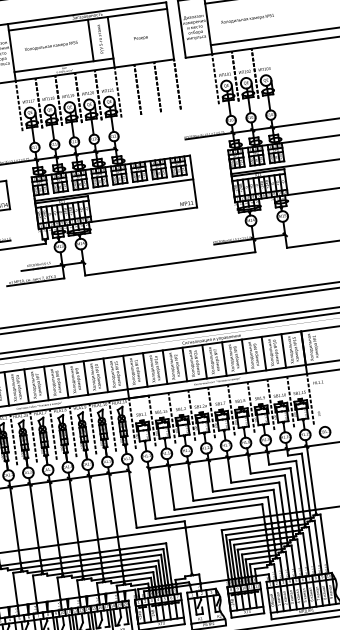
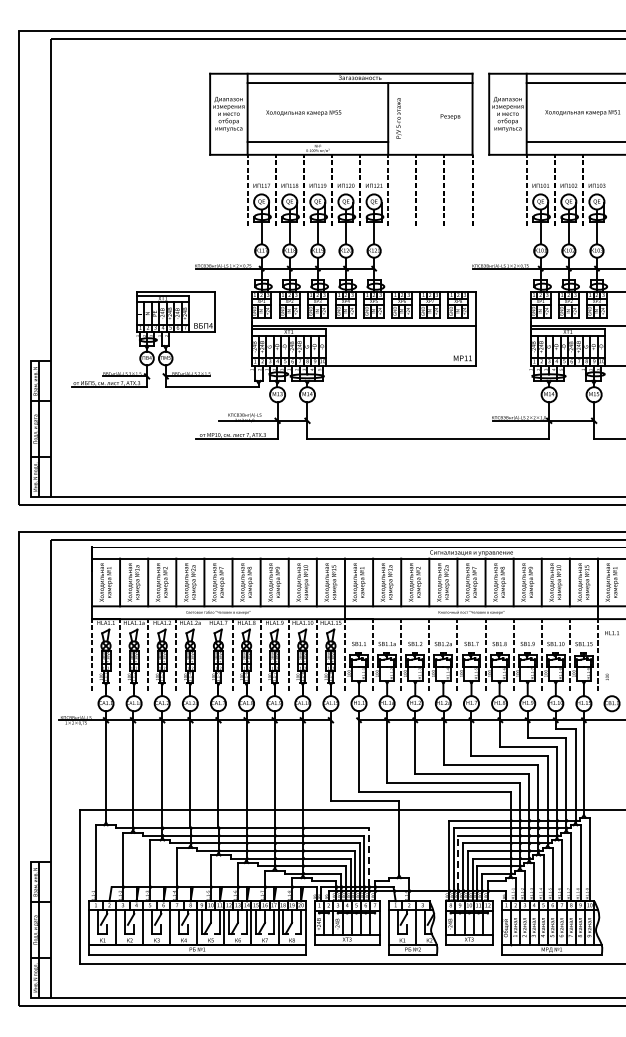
text: (140, 37) -> (450, 116), moved
text: (100, 39) -> (398, 118), moved
line: (91, 40) -> (360, 112), removed
line: (33, 437) -> (204, 655), removed
line: (232, 558) -> (458, 862), solid -> dashed
line: (169, 563) -> (369, 857), solid -> dashed

